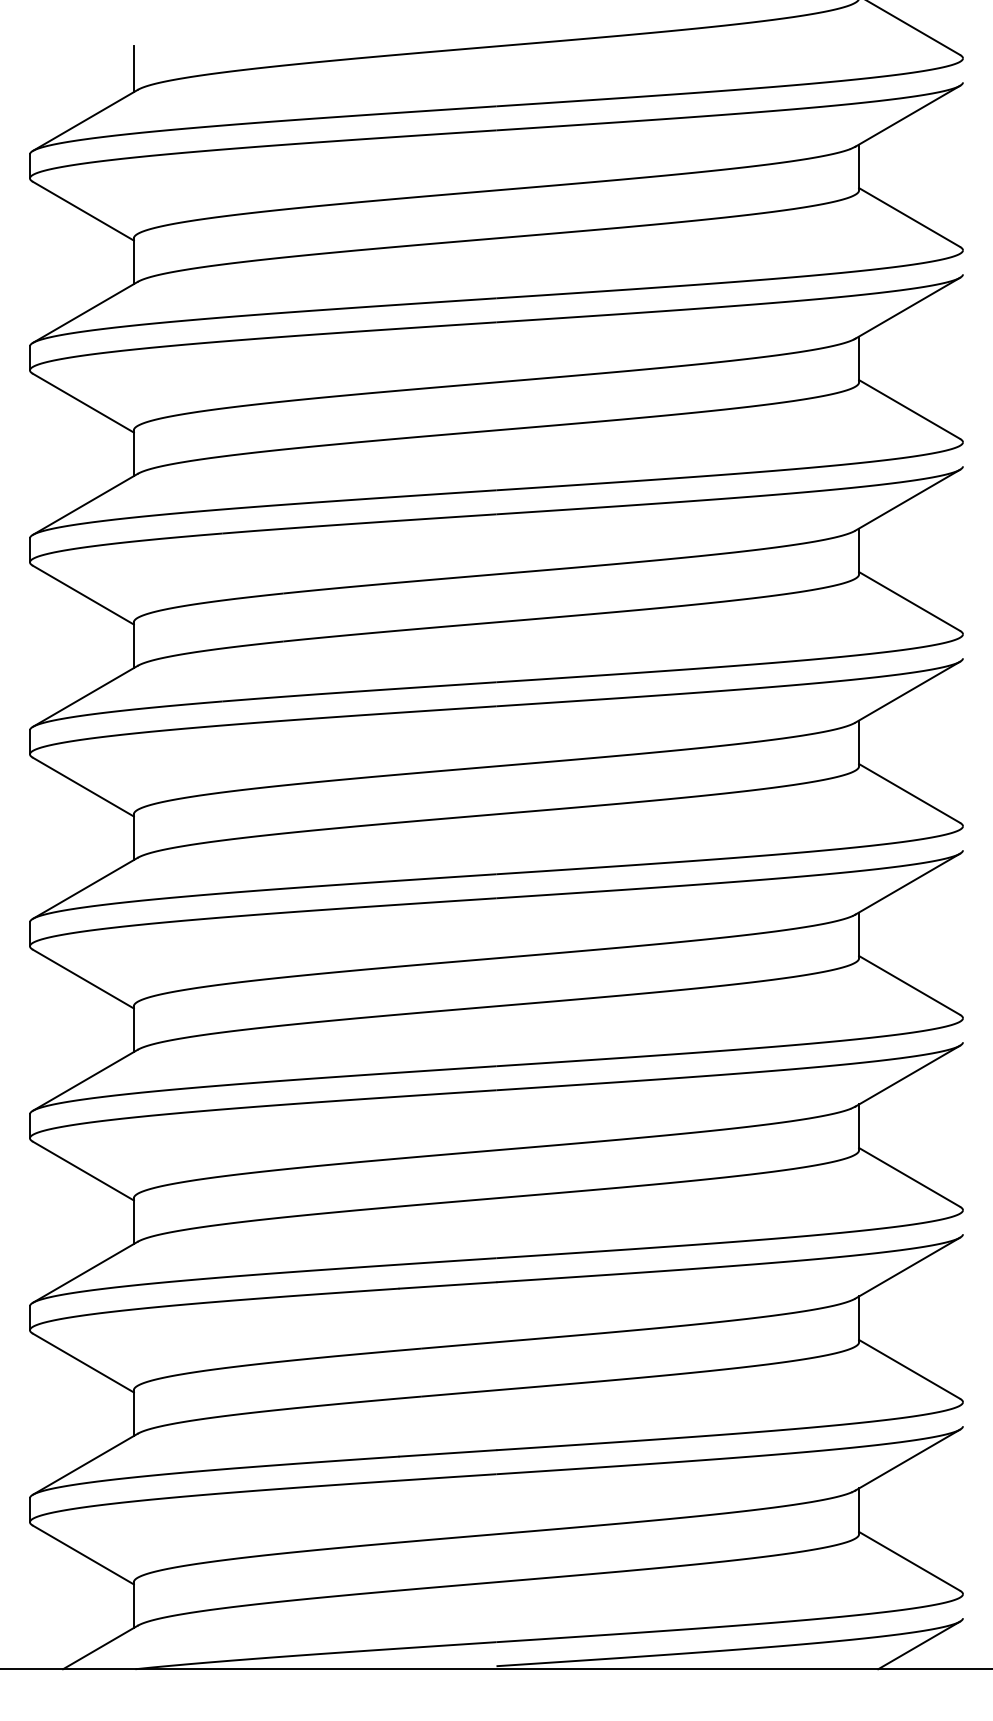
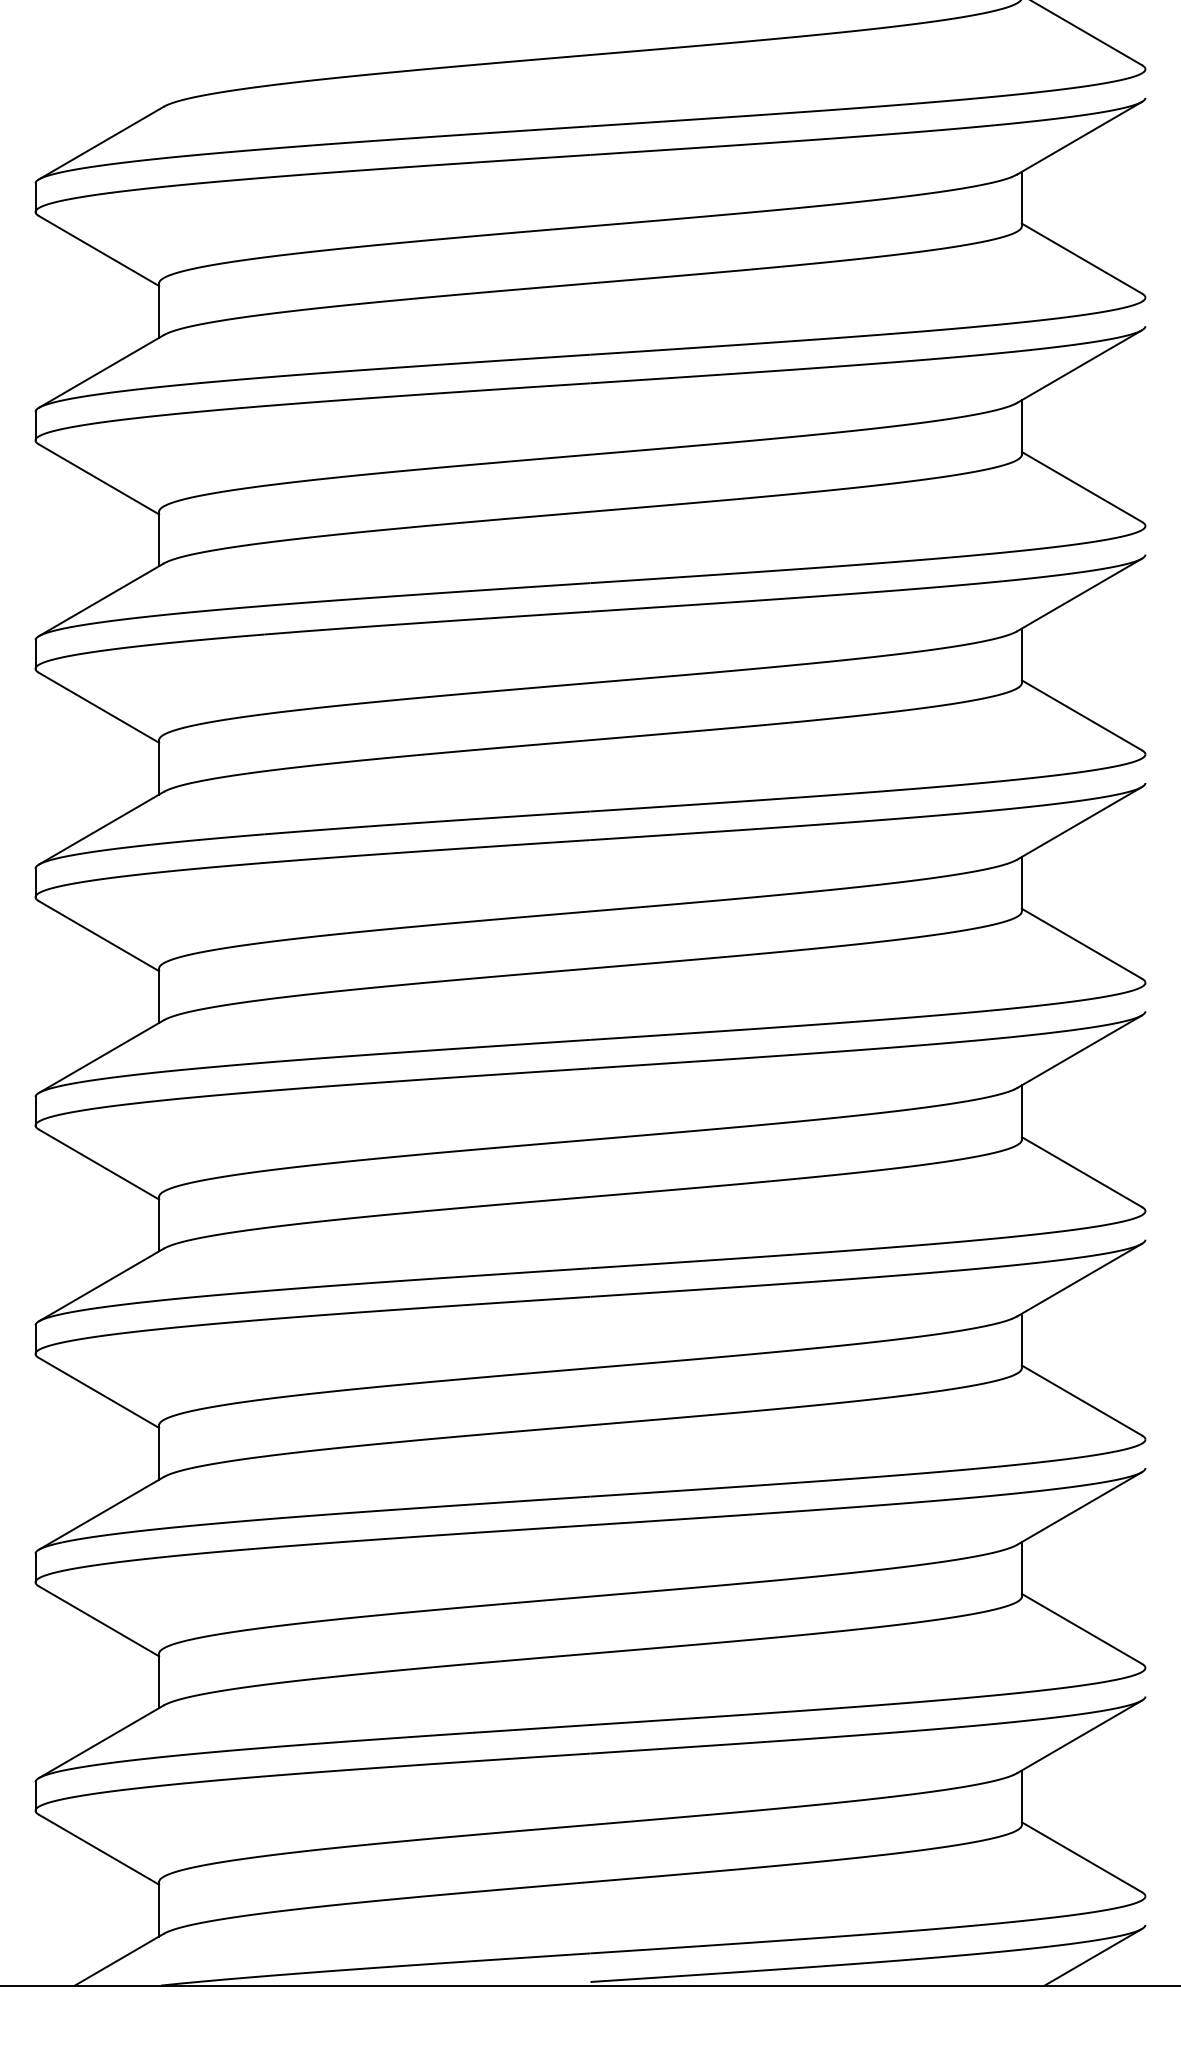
line: (134, 69) -> (159, 82), removed

